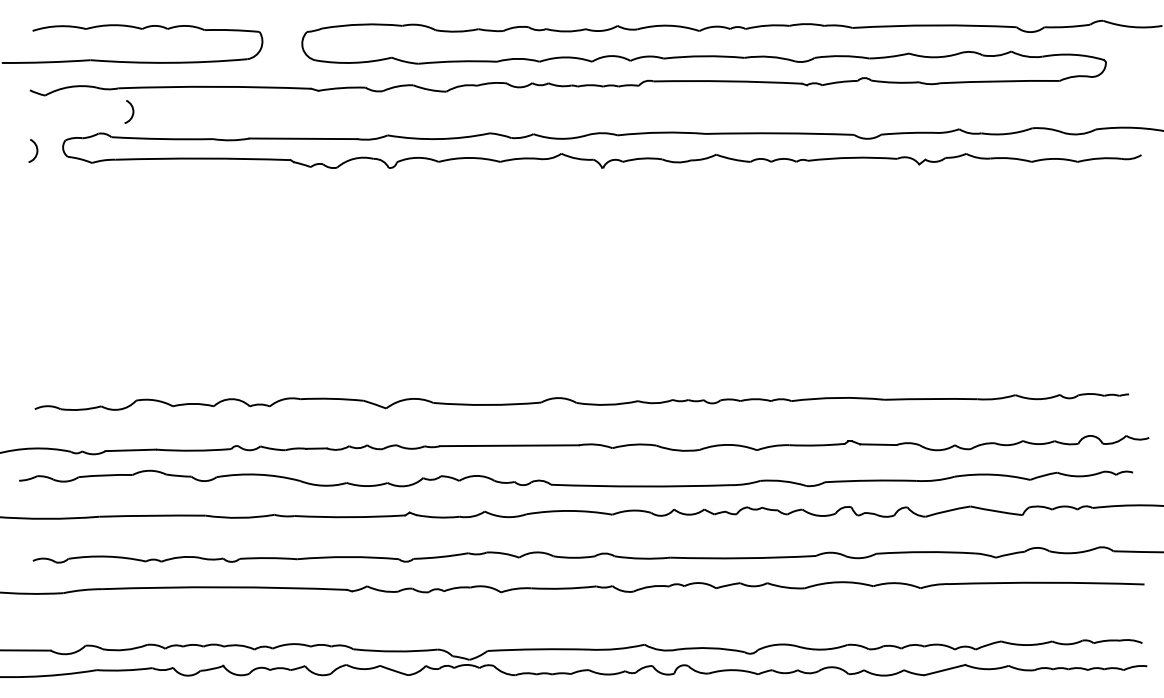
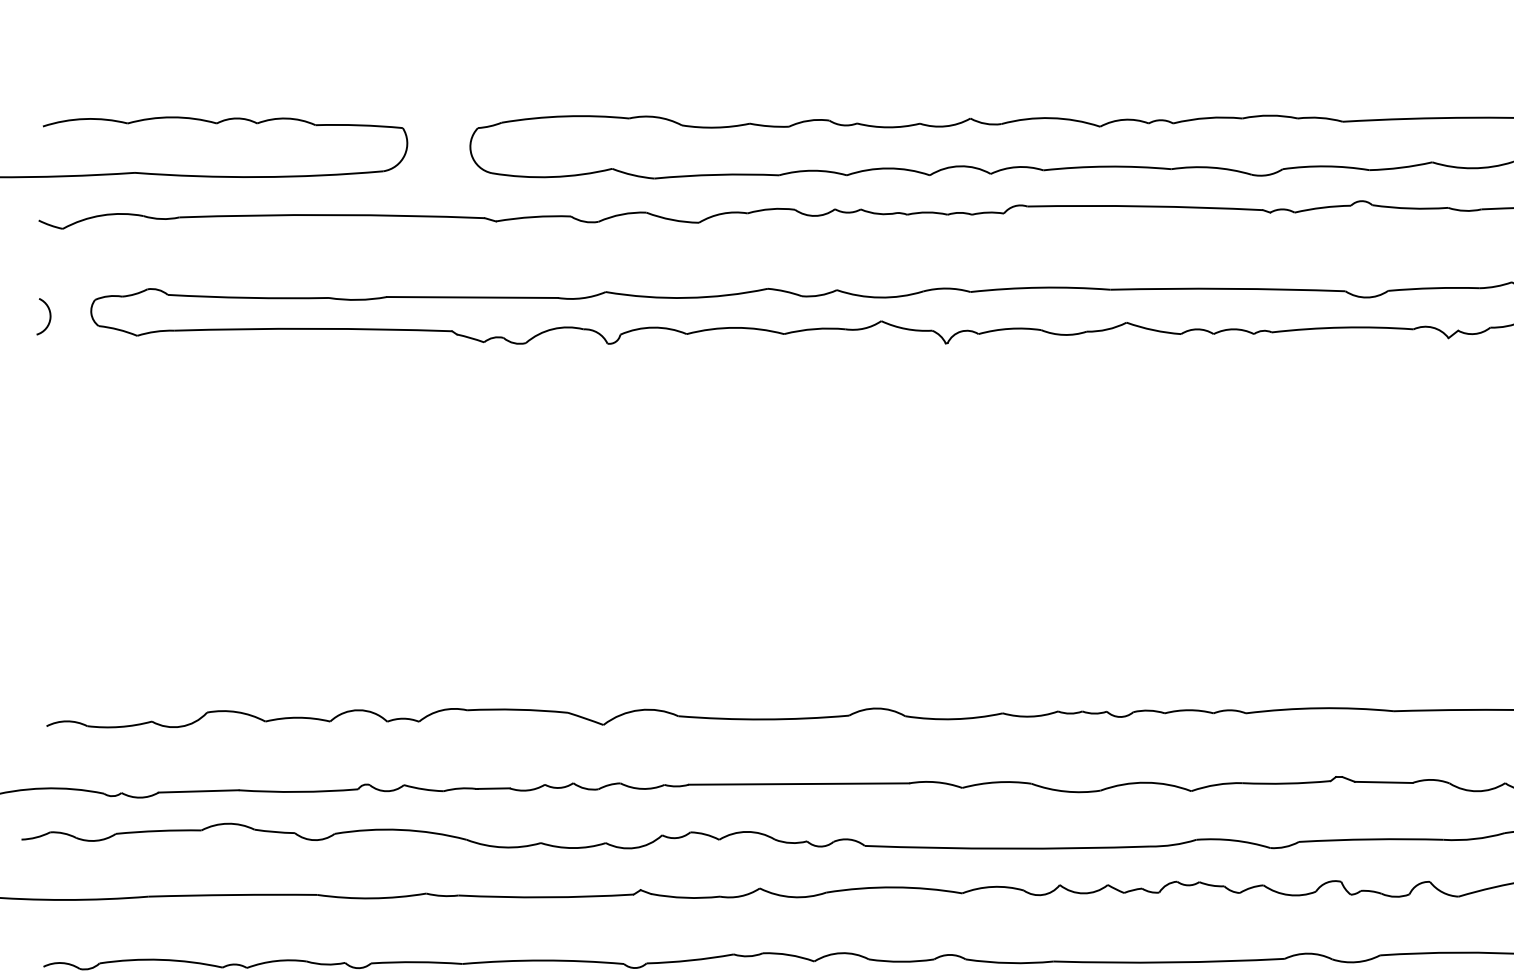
arc: (132, 111) -> (201, 254), removed

